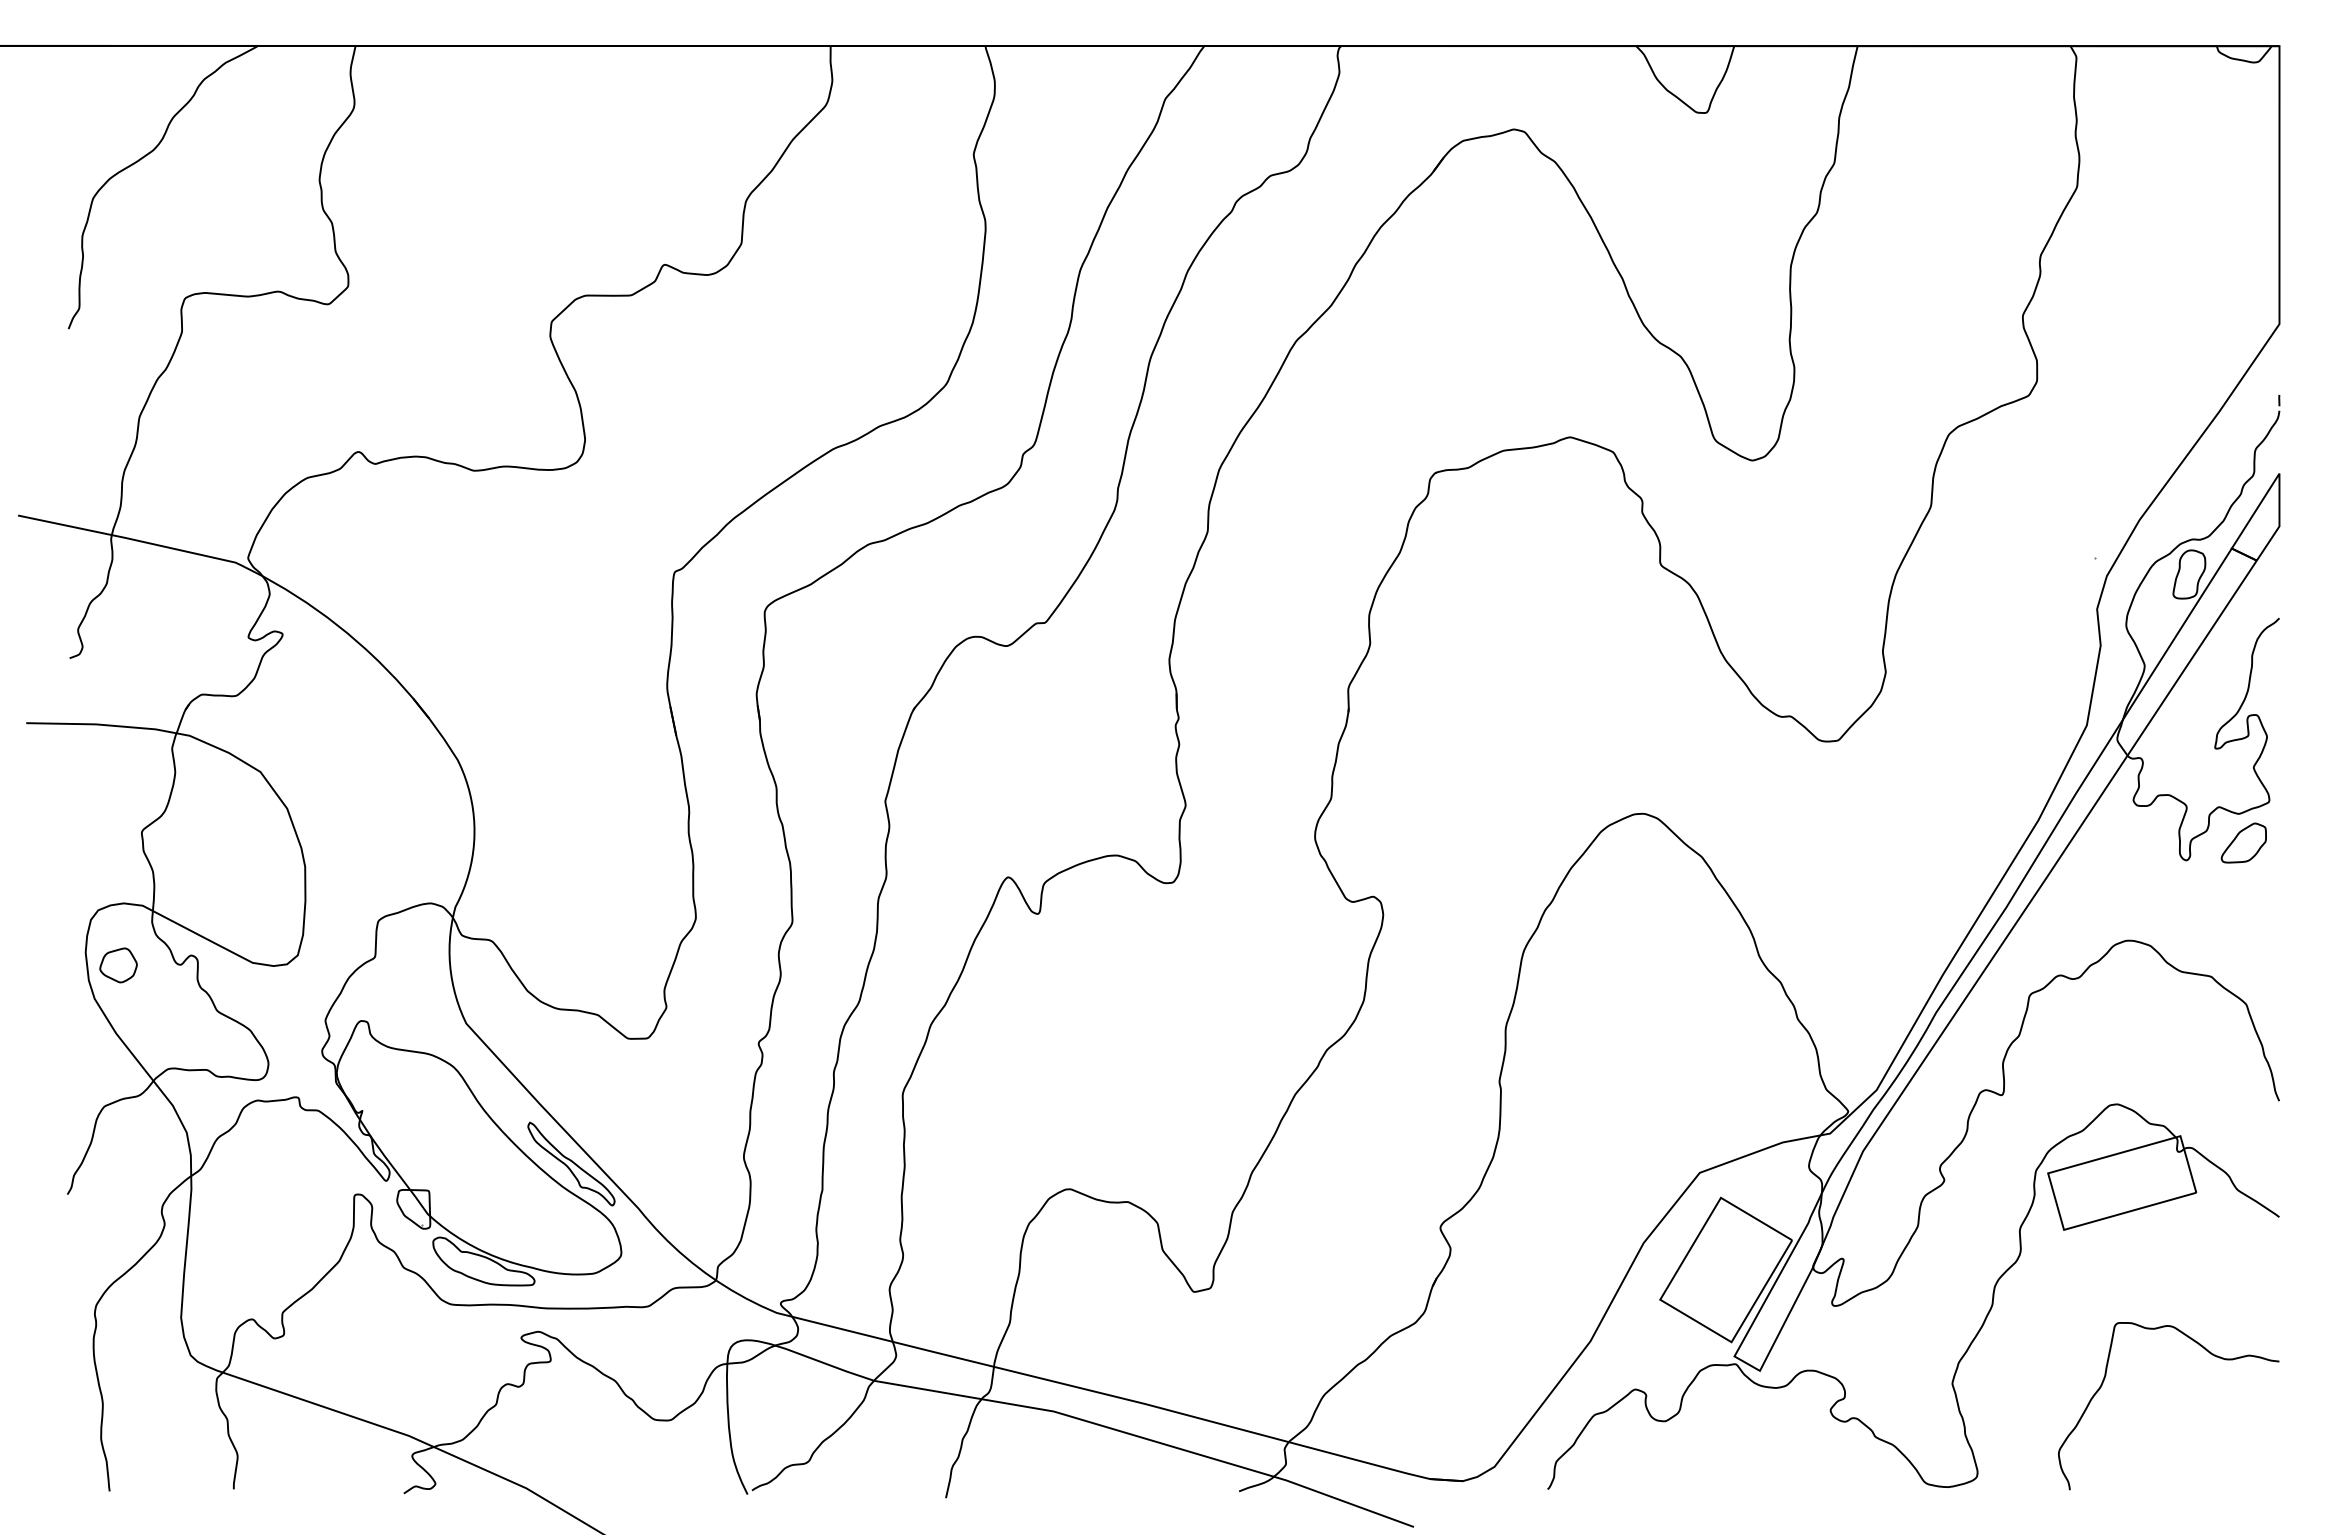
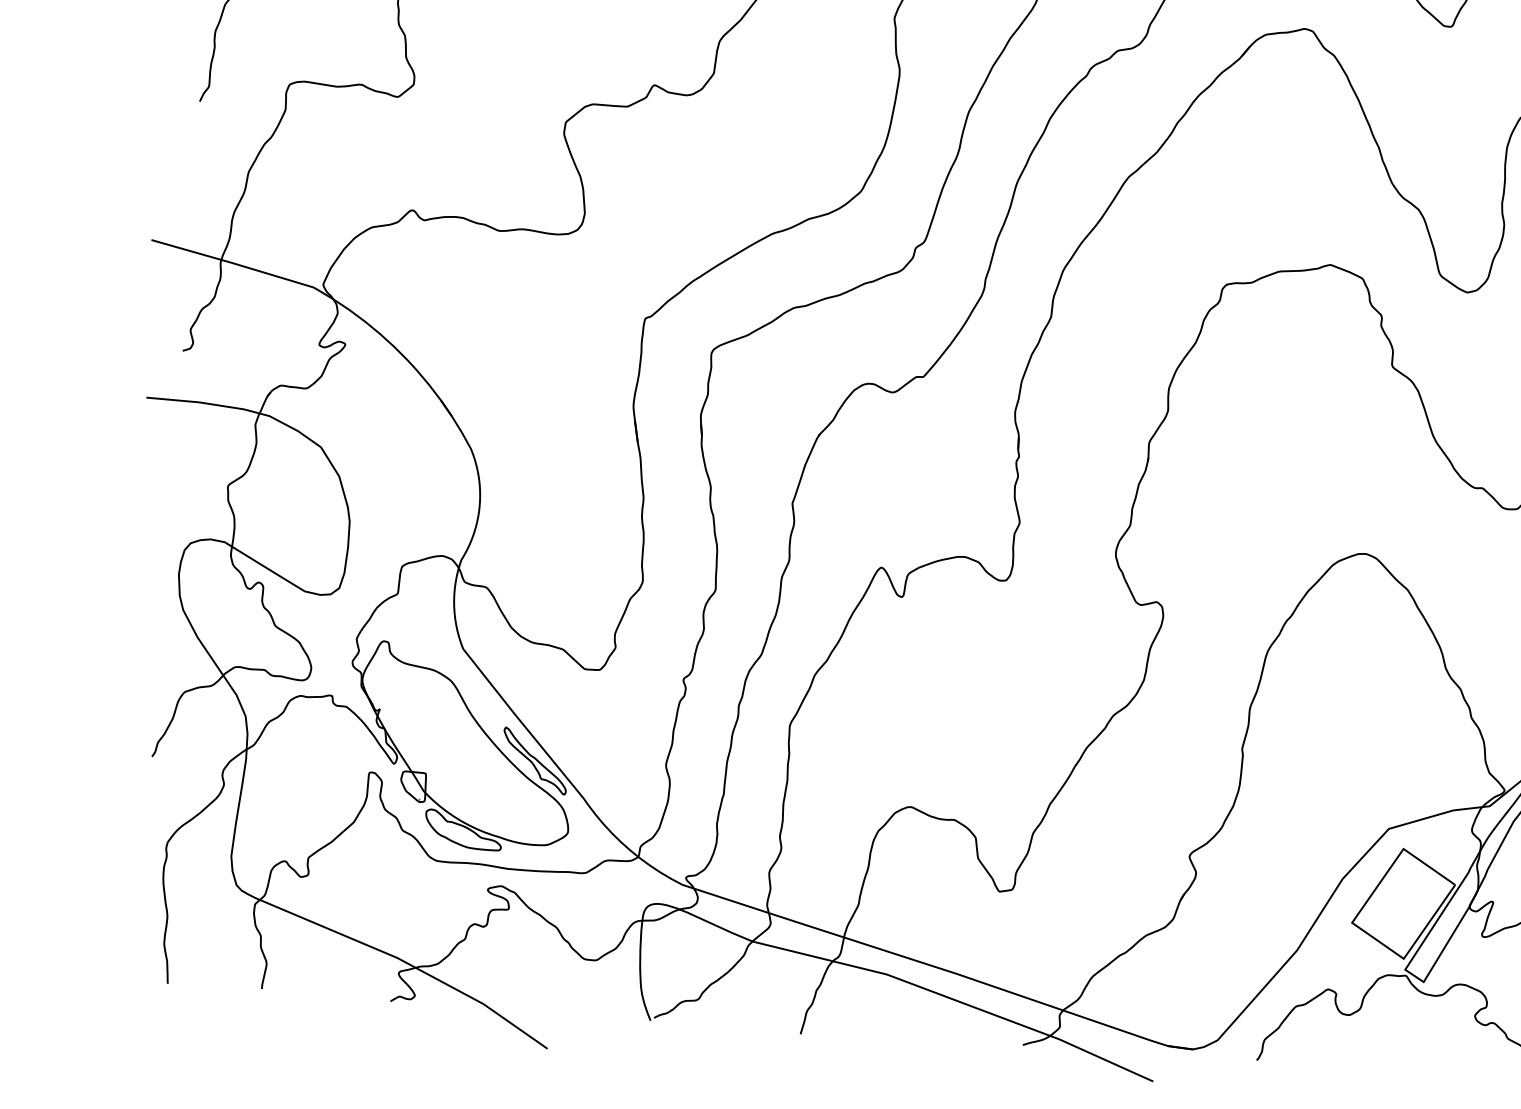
part: (118, 965) -> (203, 586), removed

